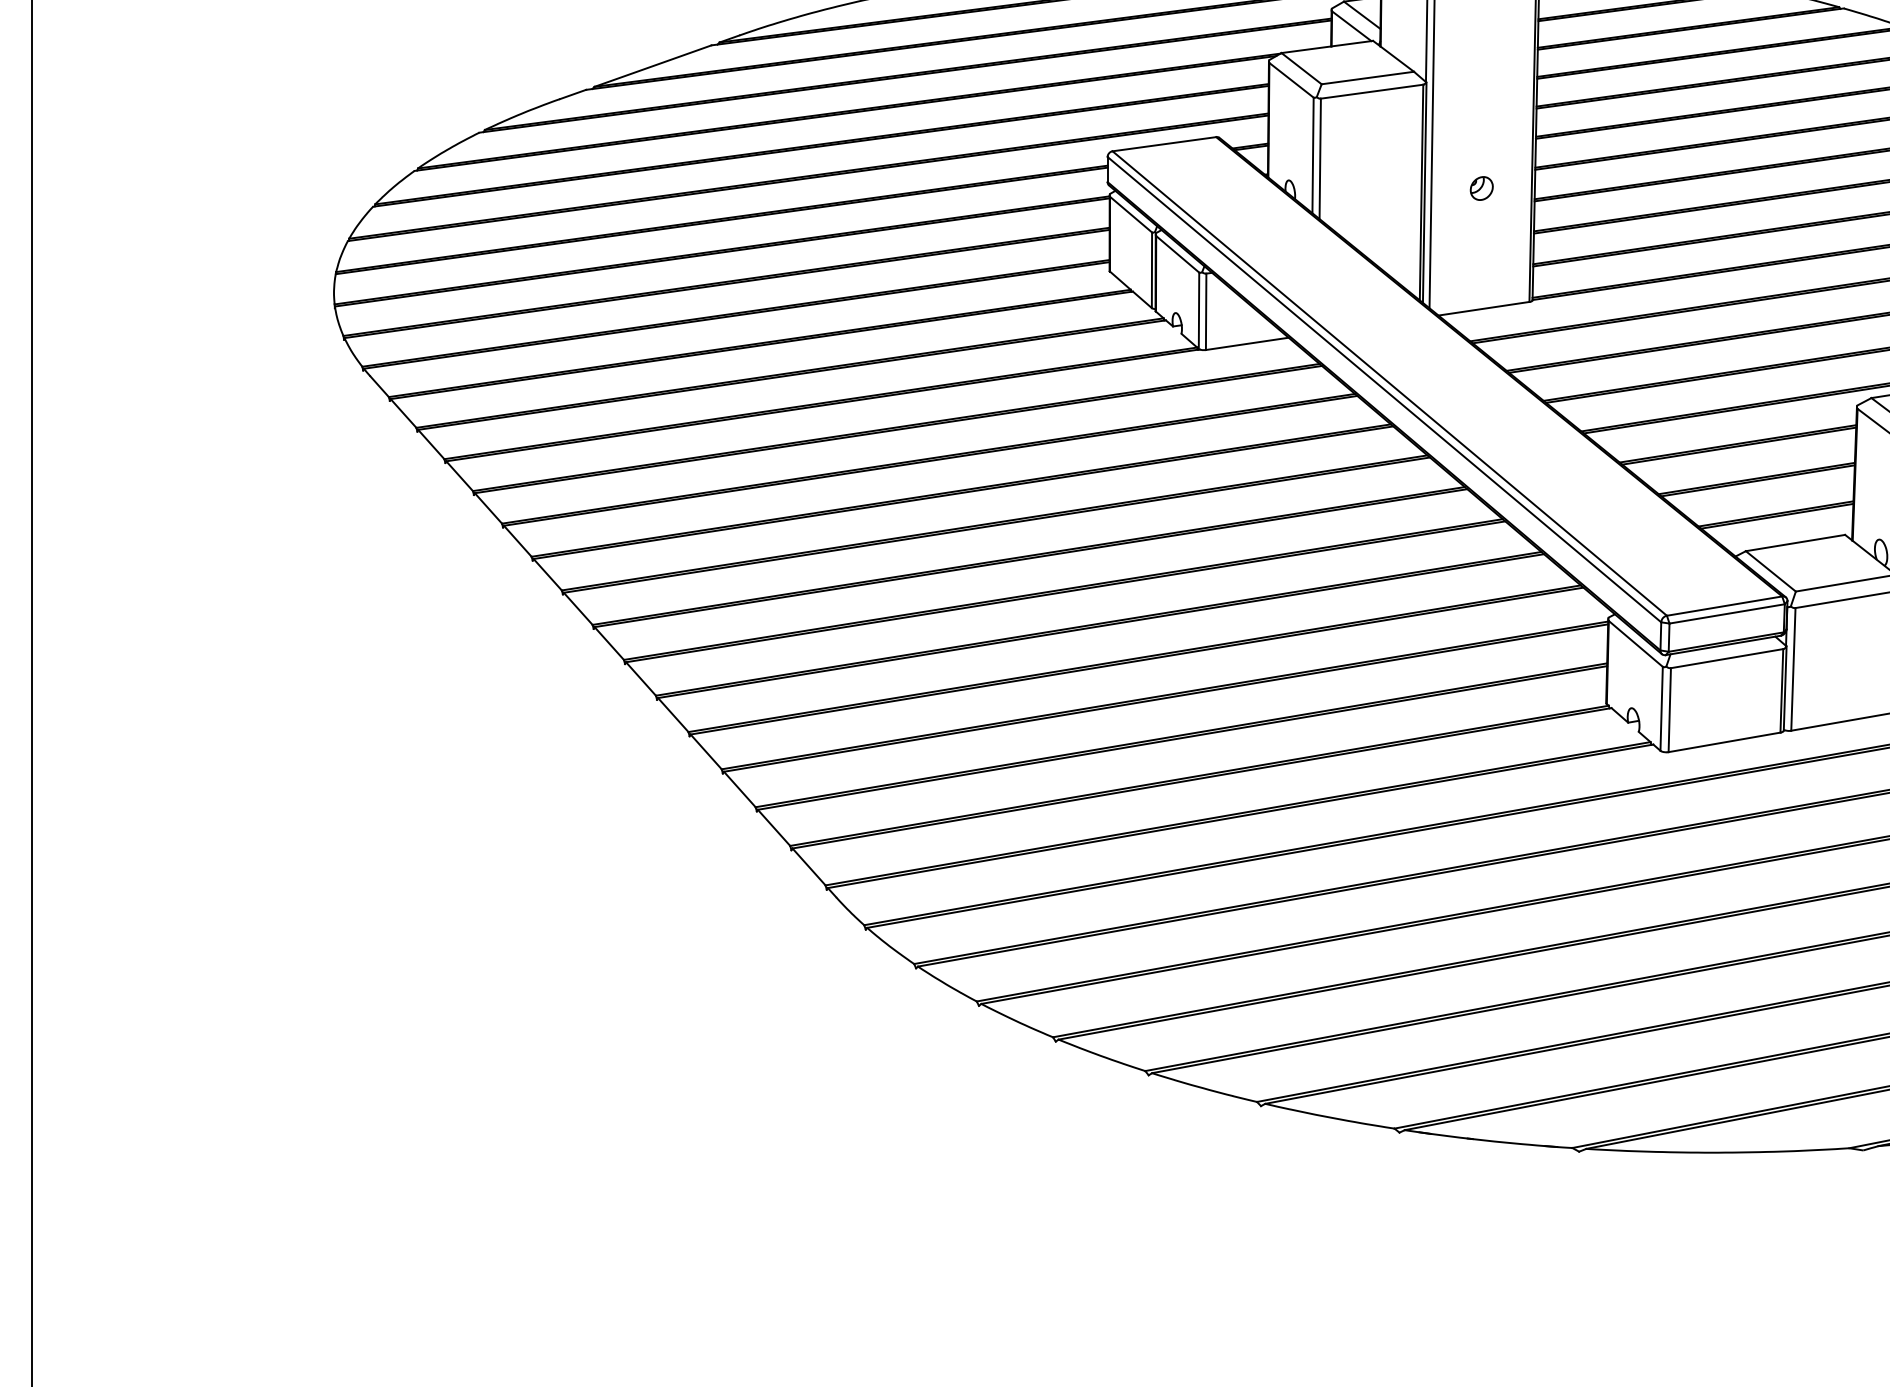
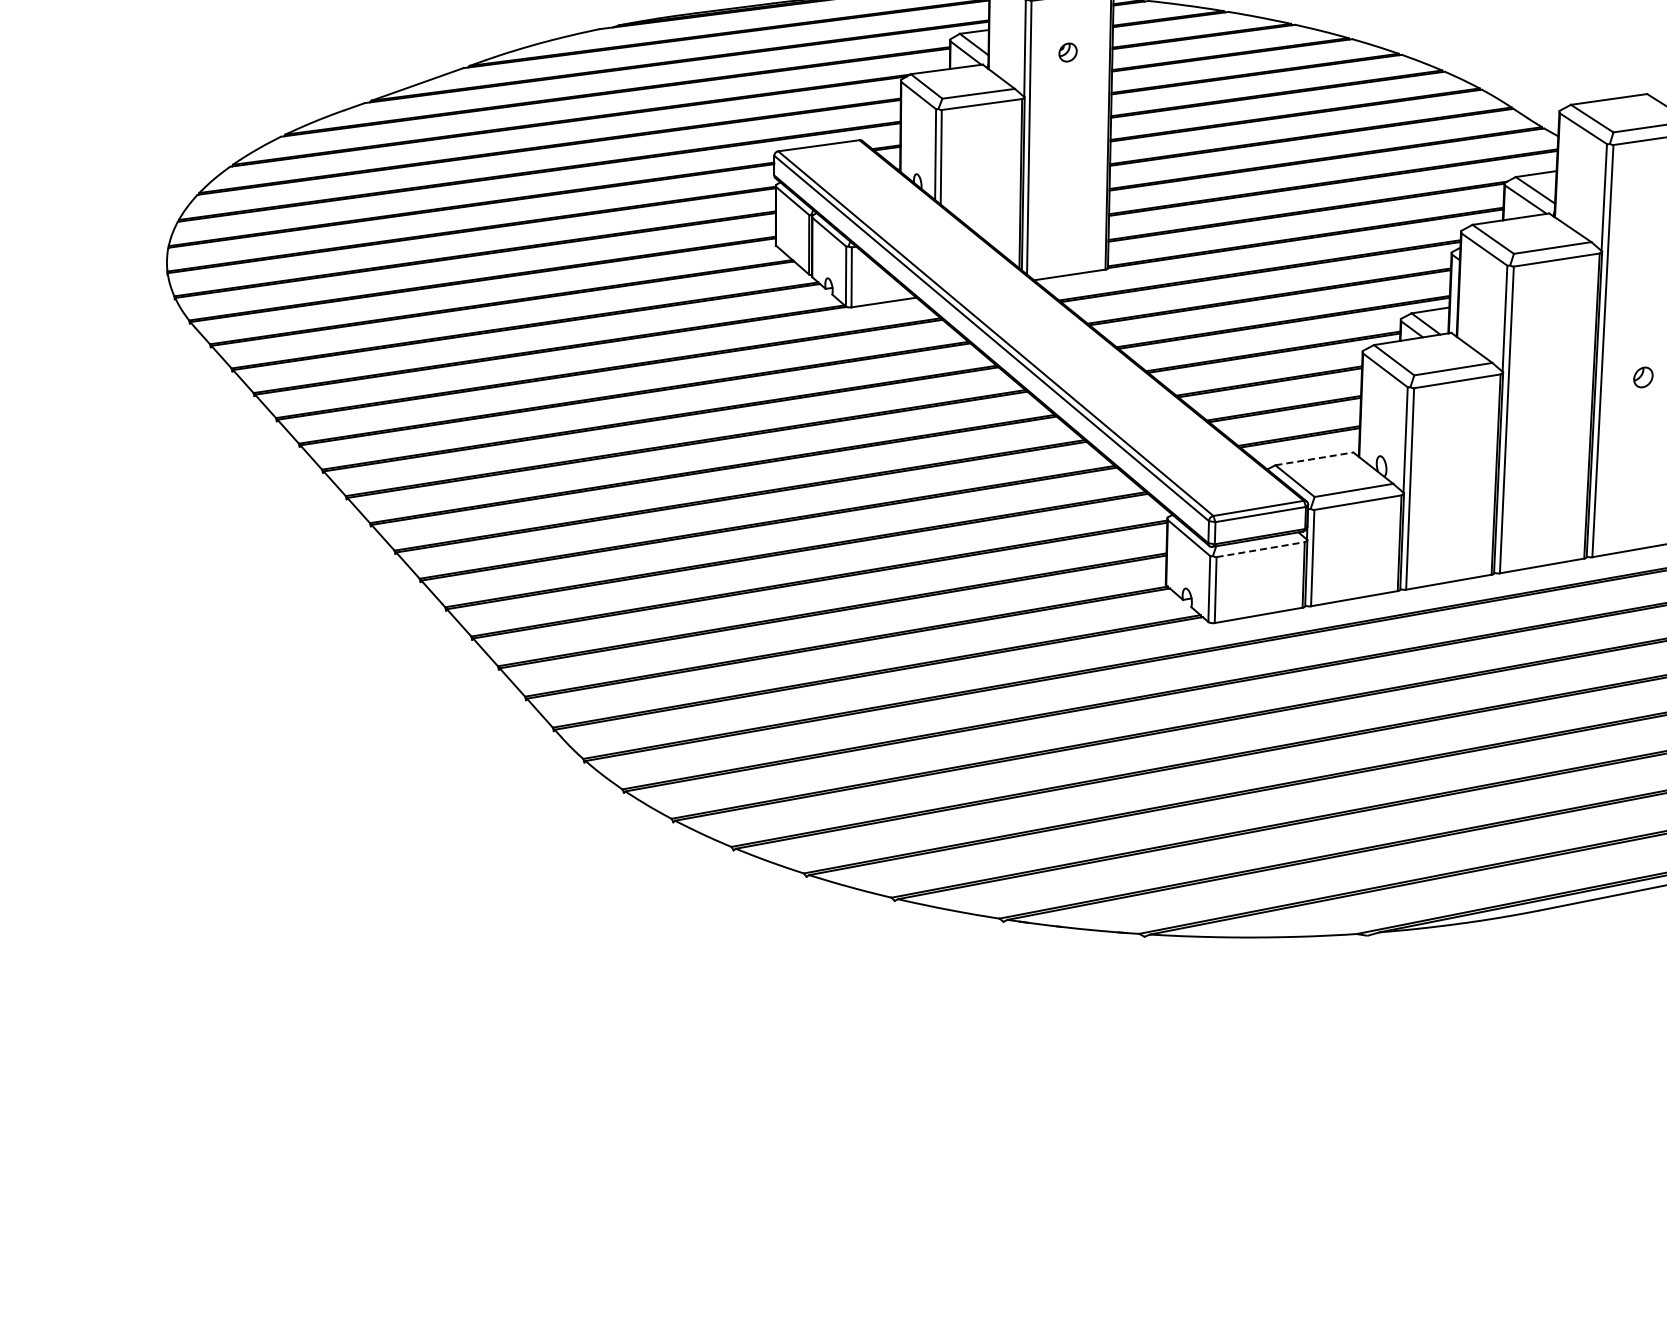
part: (1481, 188) -> (1067, 52), moved
line: (1795, 542) -> (1314, 458), solid -> dashed
line: (1726, 658) -> (1260, 549), solid -> dashed

